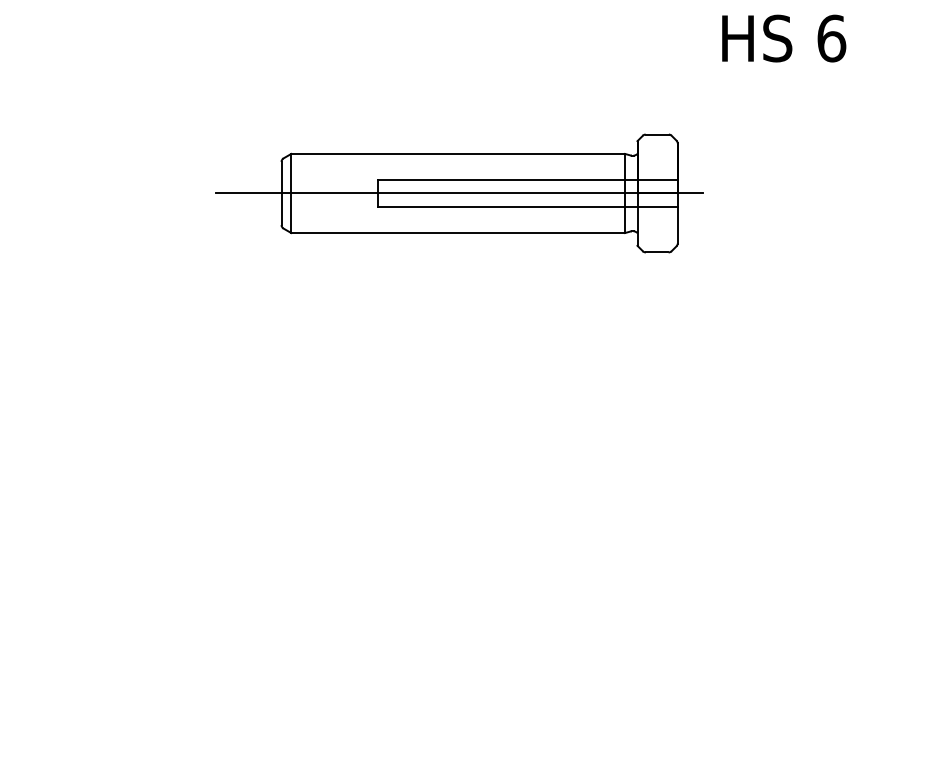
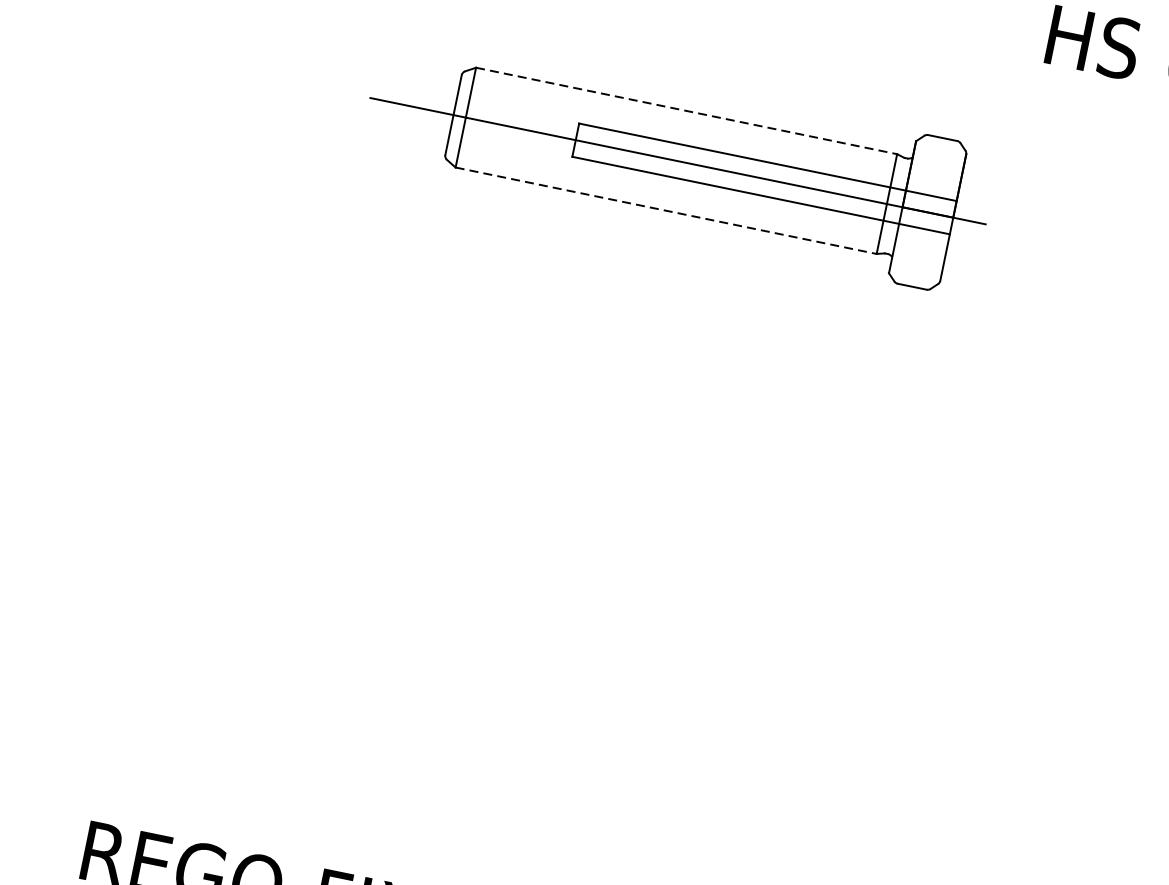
line: (458, 153) -> (687, 110), solid -> dashed
line: (458, 233) -> (666, 211), solid -> dashed

